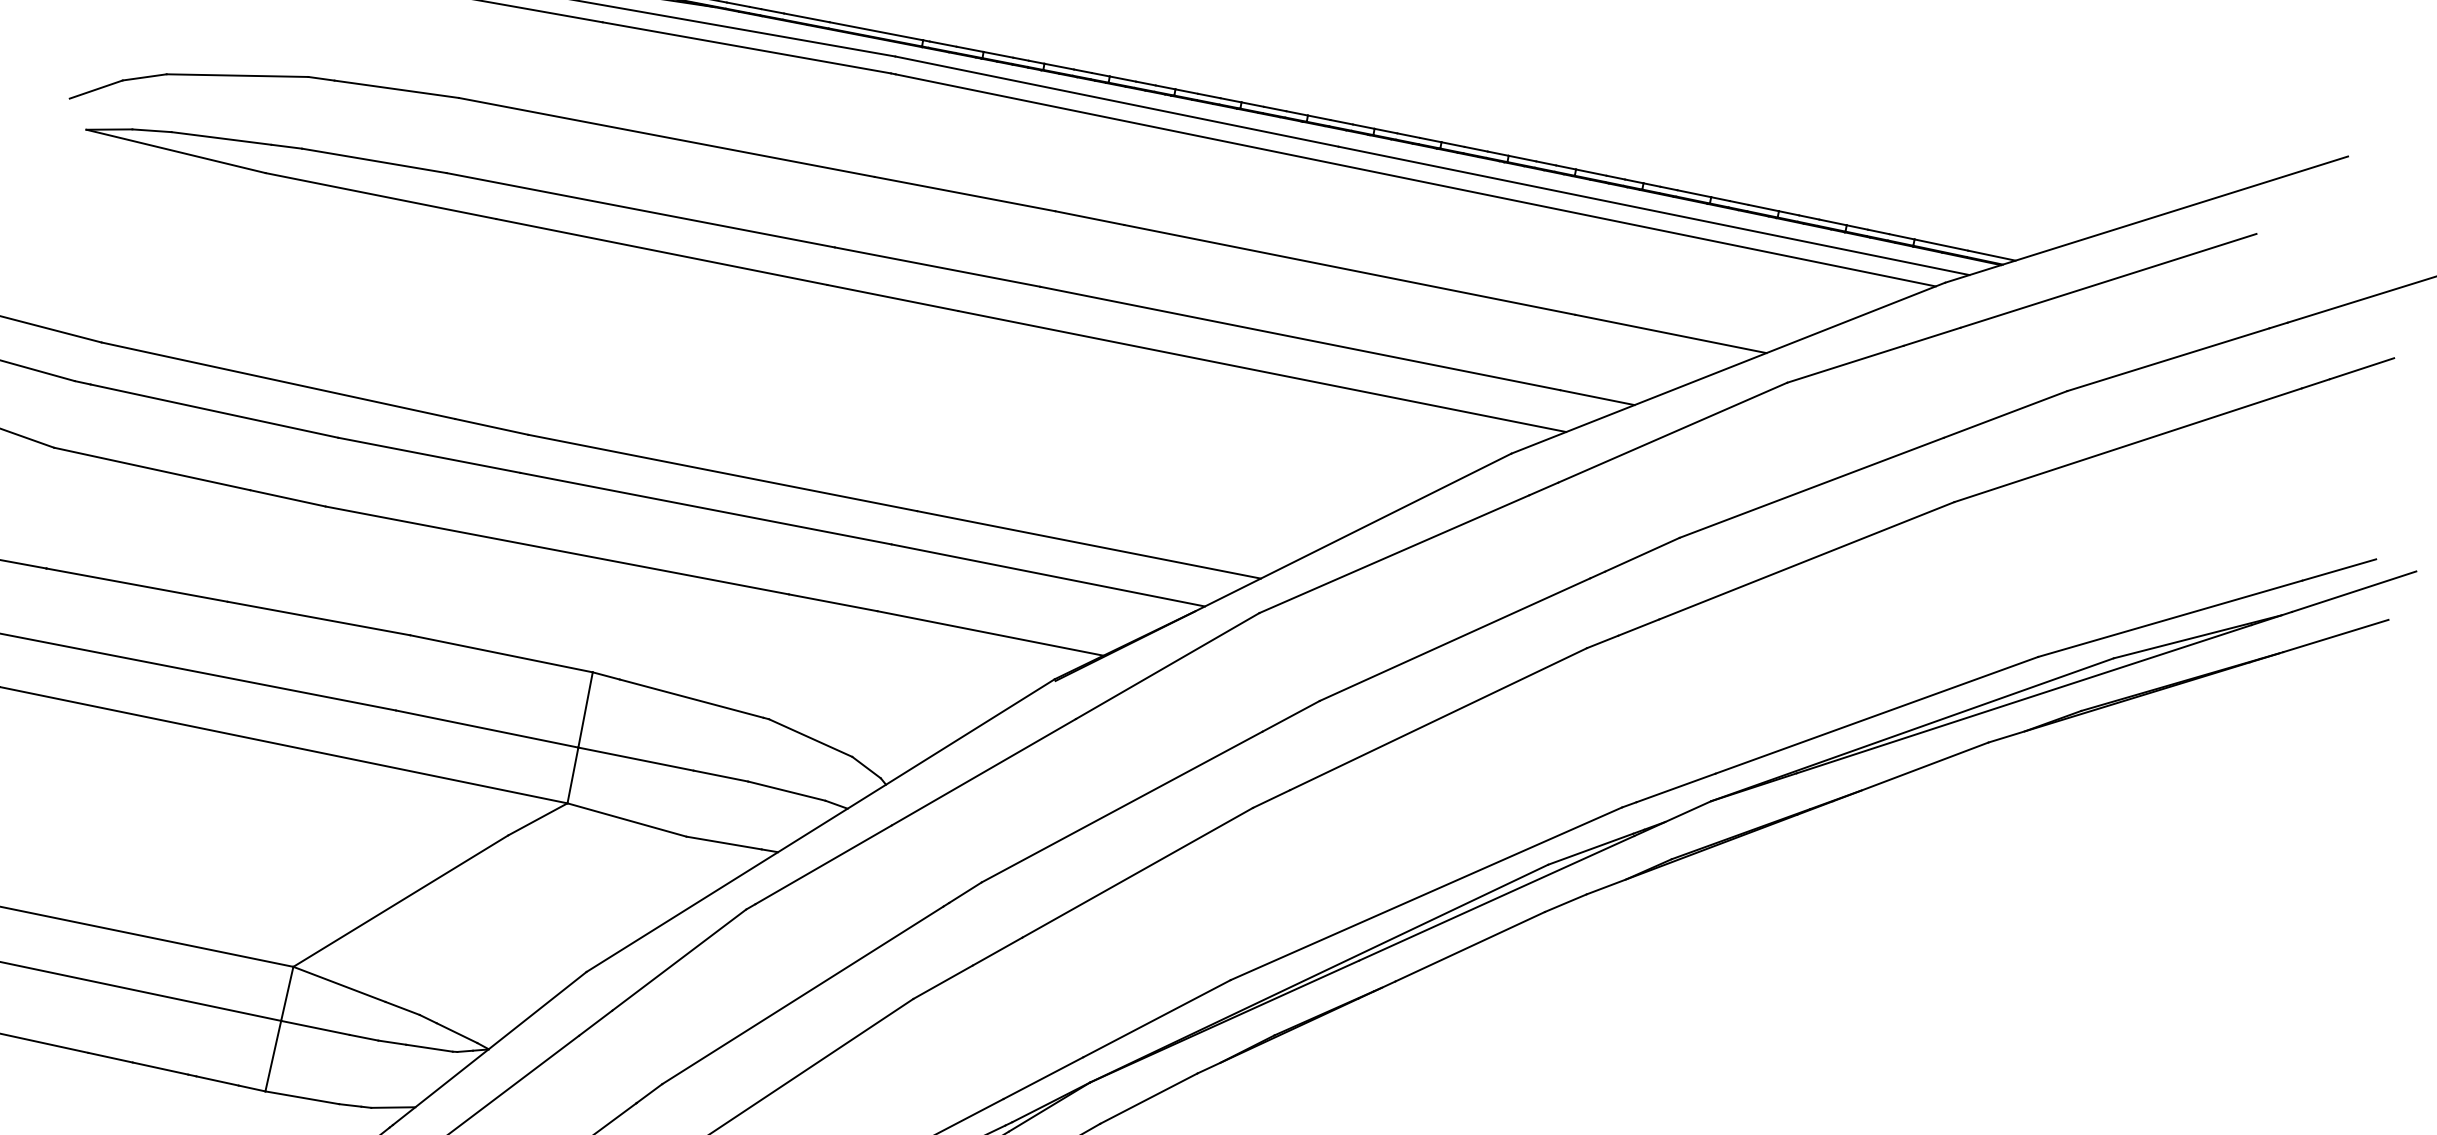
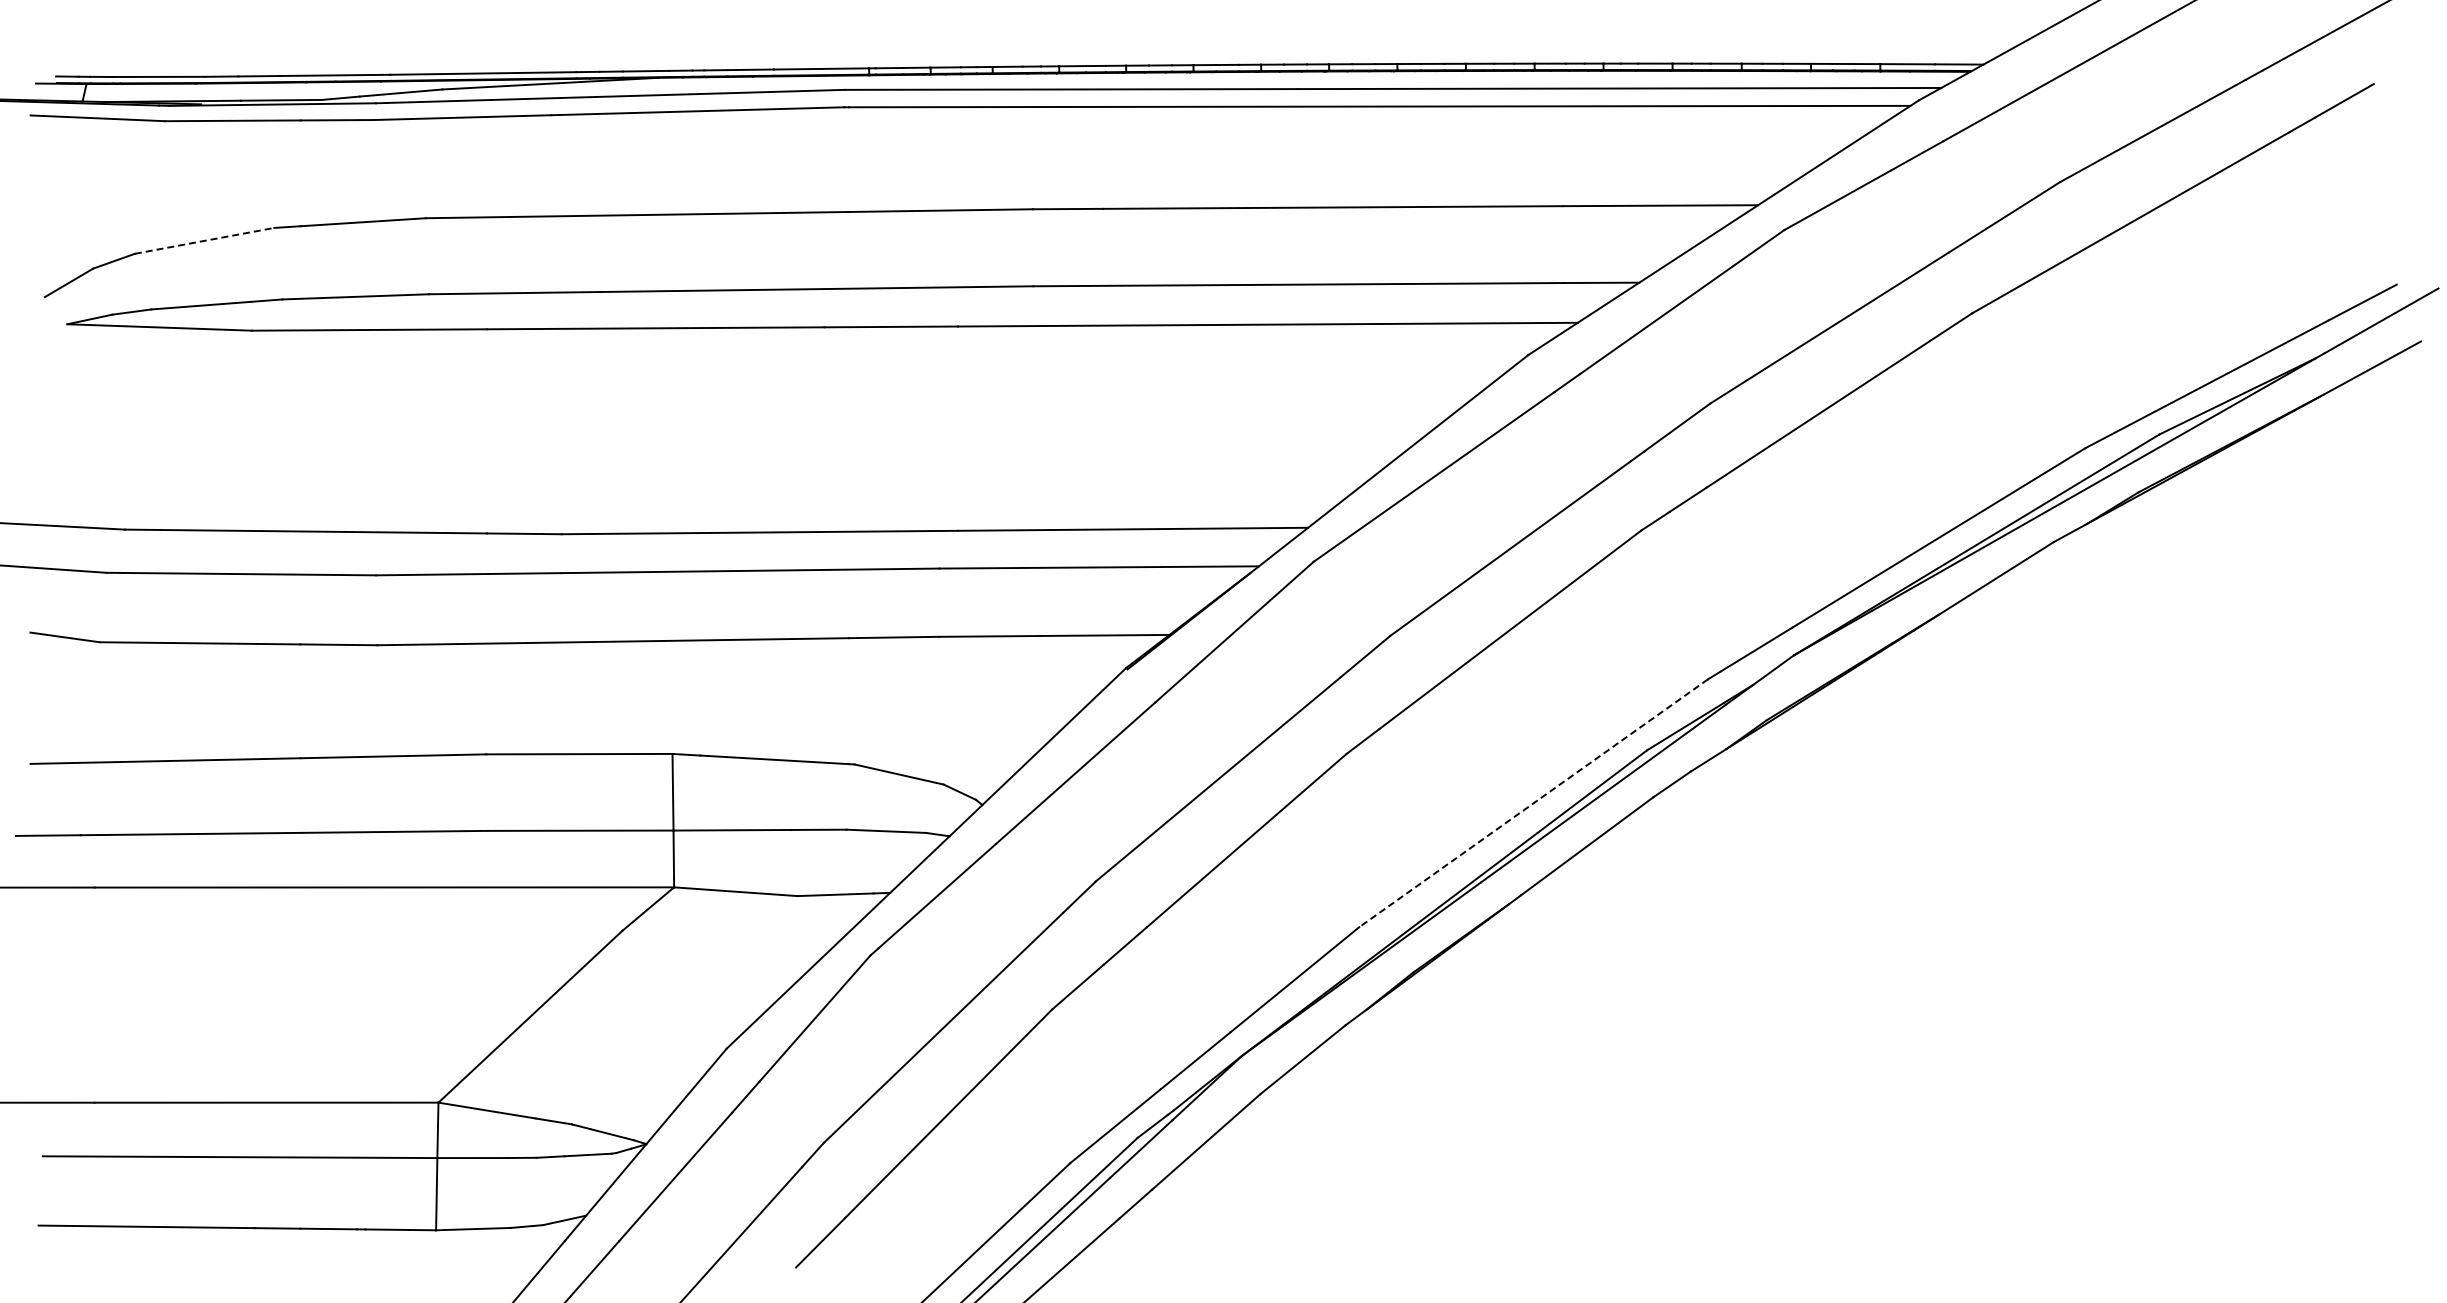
line: (237, 75) -> (204, 240), solid -> dashed
line: (1426, 893) -> (1533, 803), solid -> dashed

